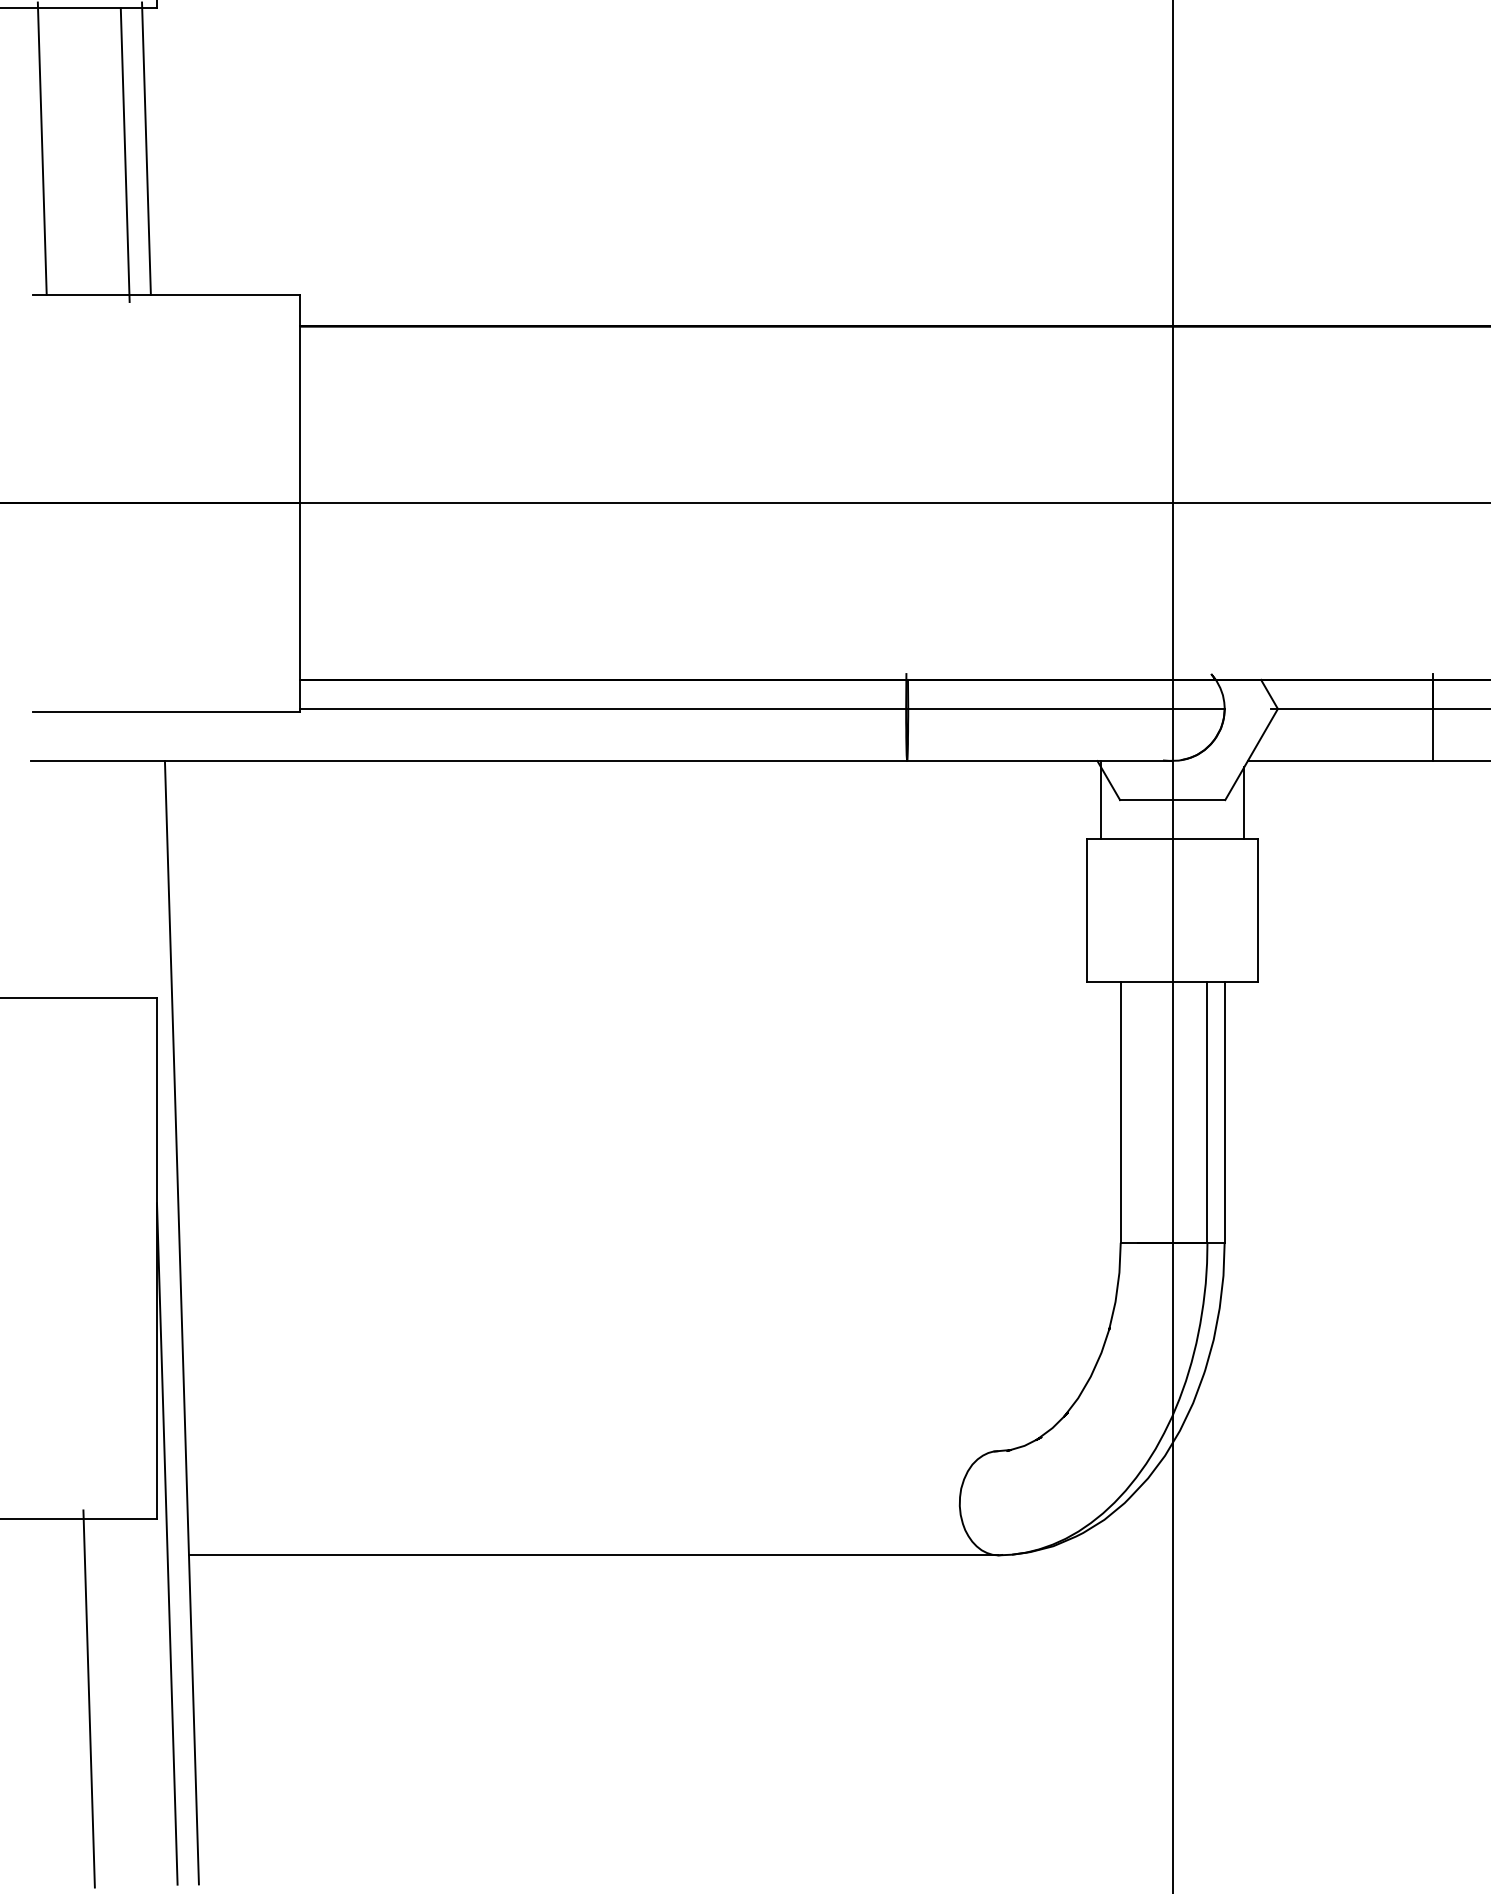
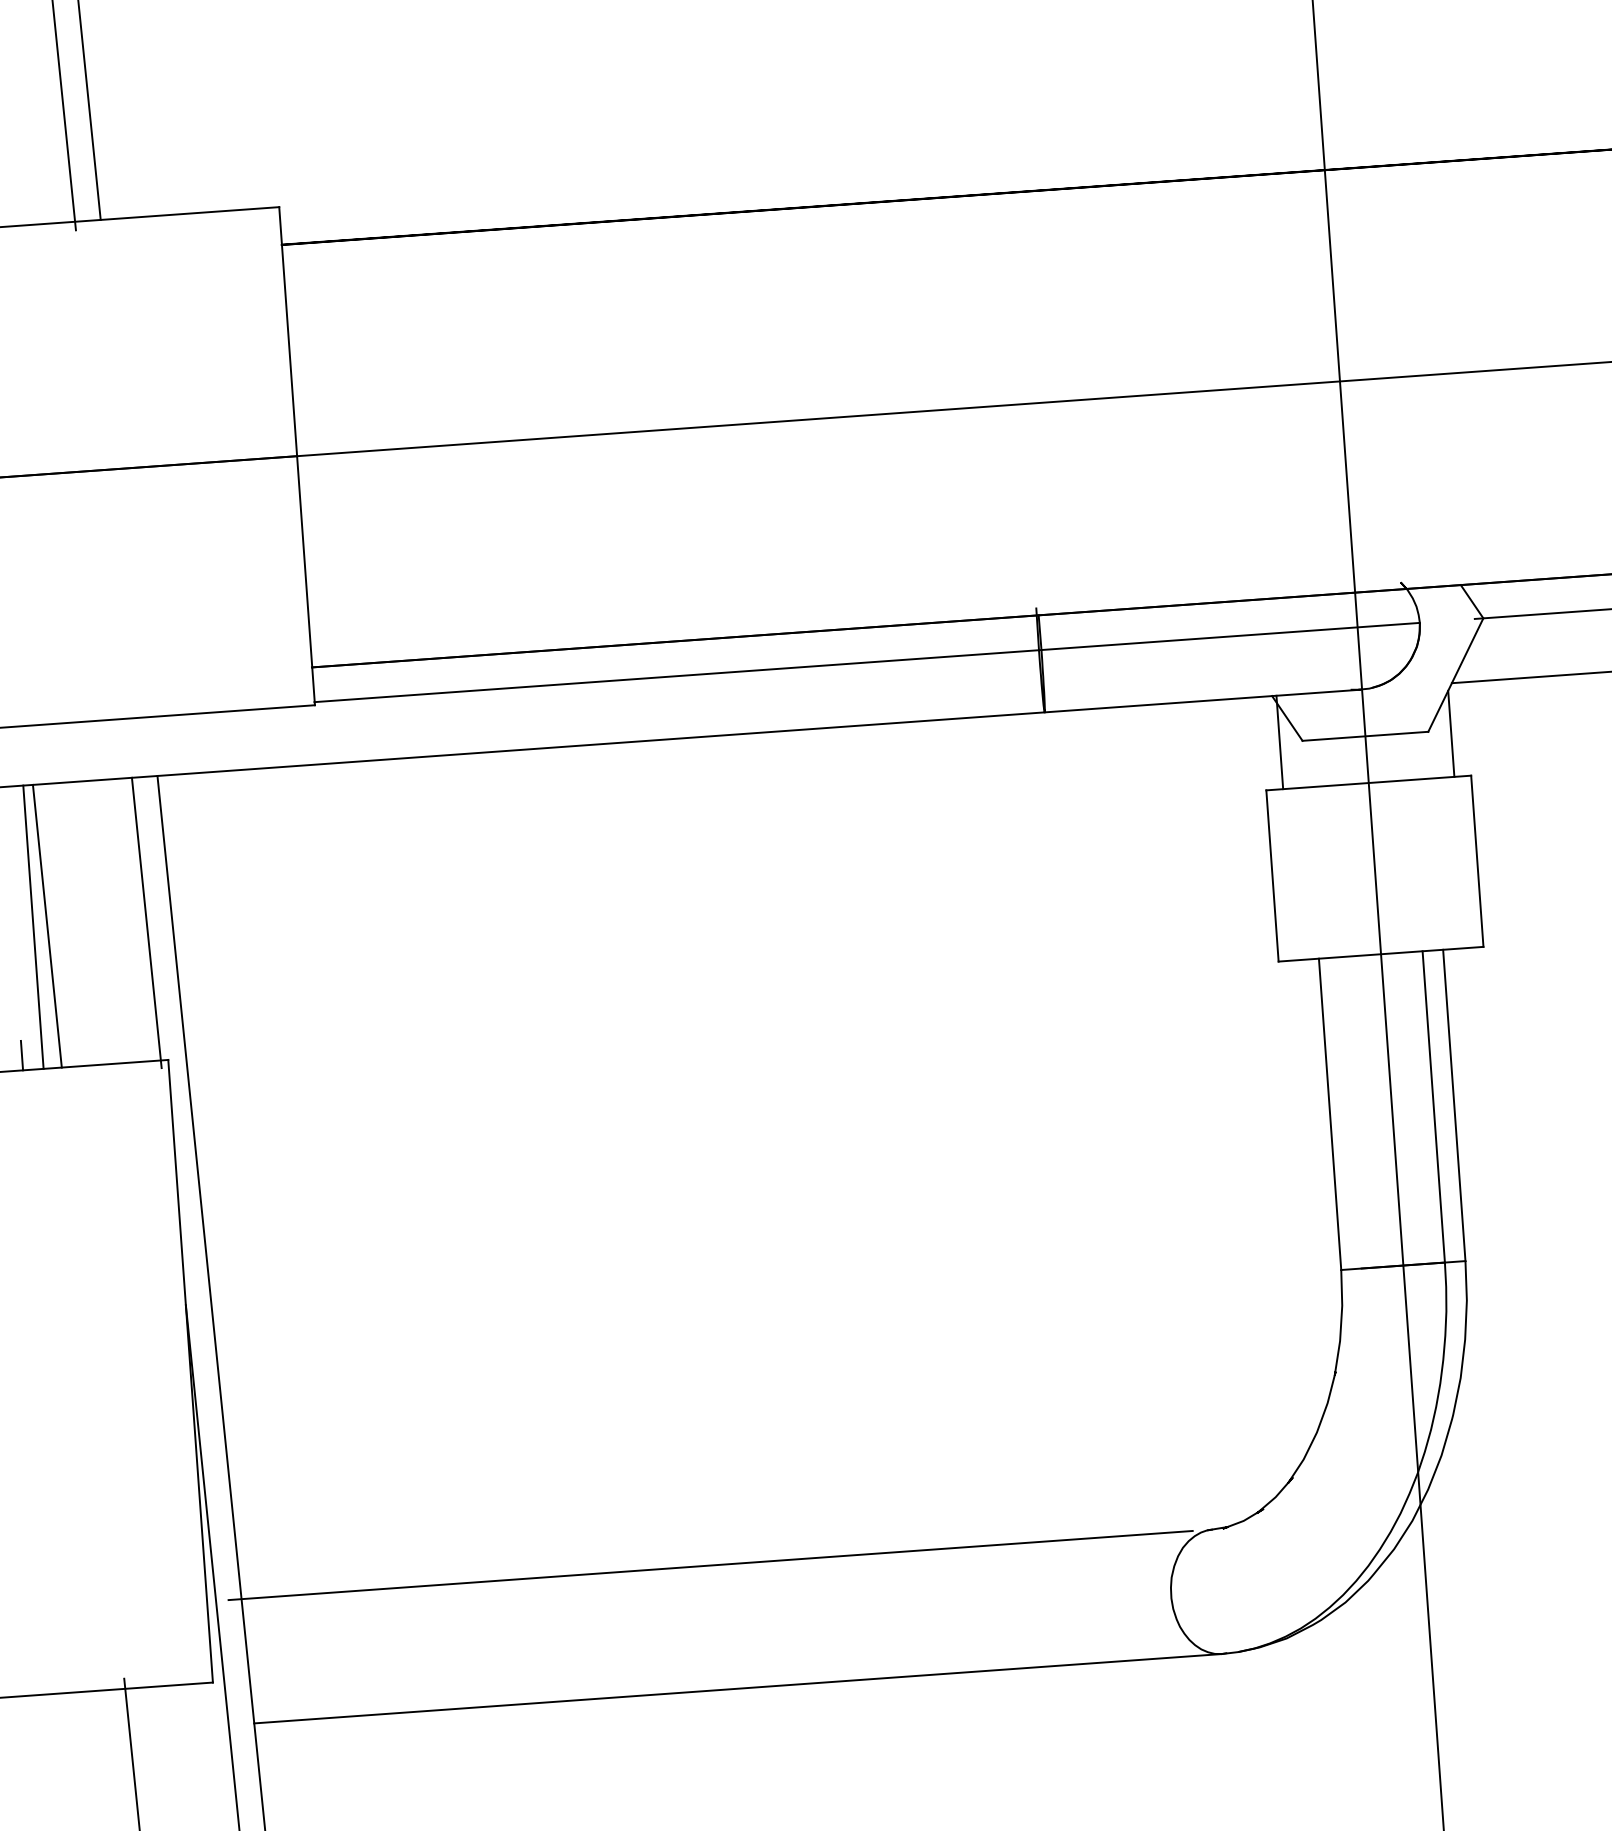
line: (52, 879) -> (33, 927), added
line: (63, 879) -> (46, 926), added
line: (147, 882) -> (147, 922), added
line: (35, 985) -> (21, 1055), added
line: (577, 1451) -> (709, 1565), added

